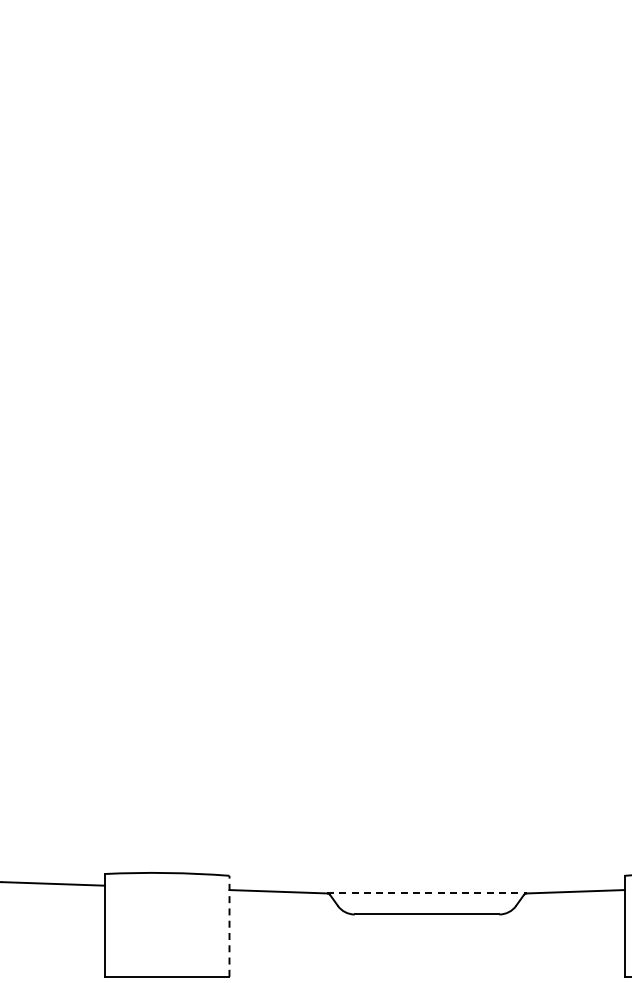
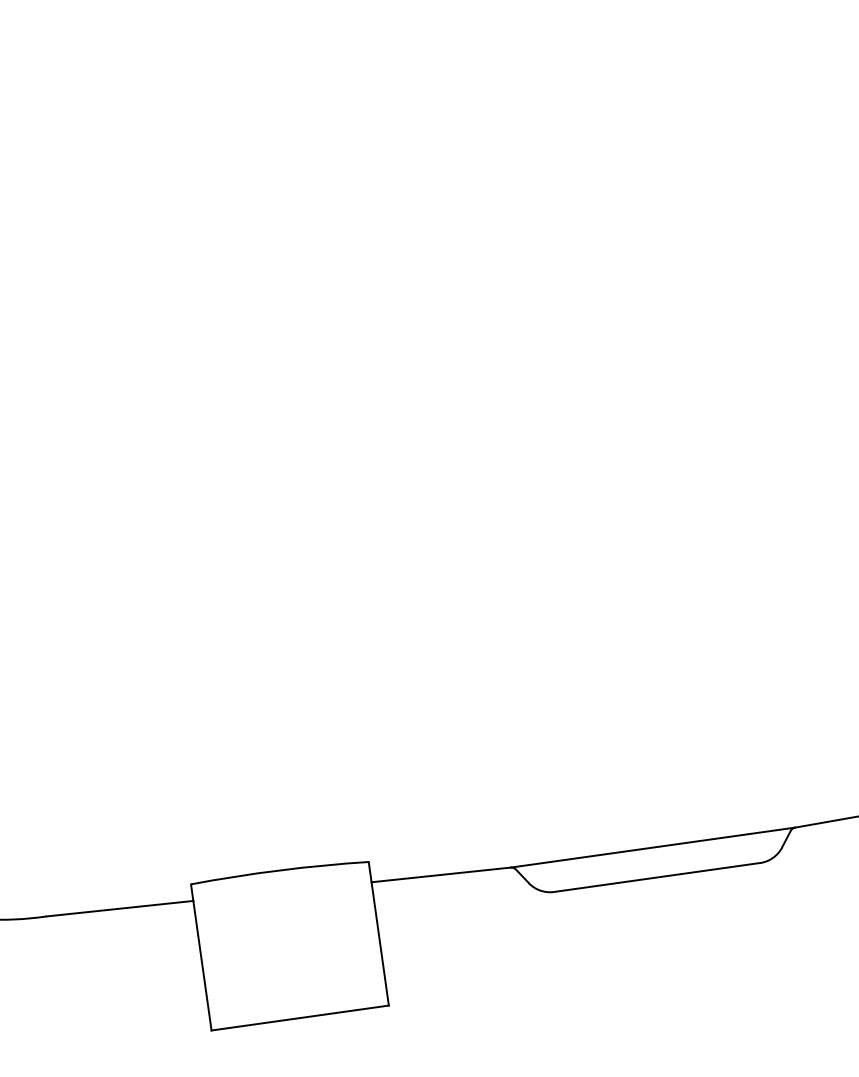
line: (427, 893) -> (653, 847), dashed -> solid
line: (229, 925) -> (378, 932), dashed -> solid

